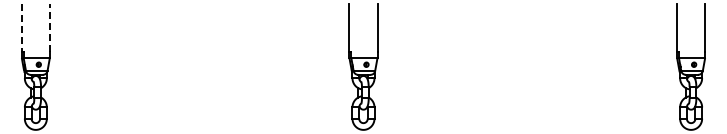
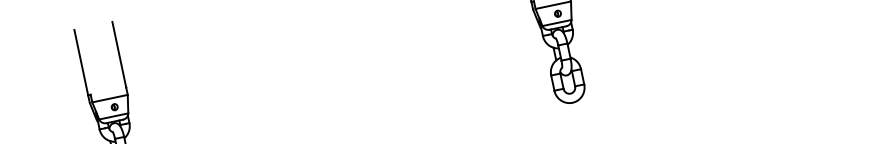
line: (49, 27) -> (118, 53), dashed -> solid
line: (21, 28) -> (80, 63), dashed -> solid

